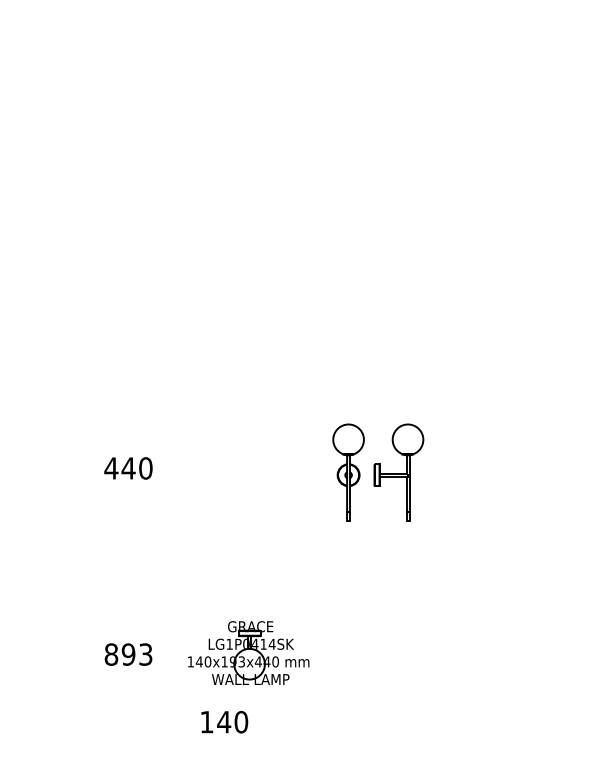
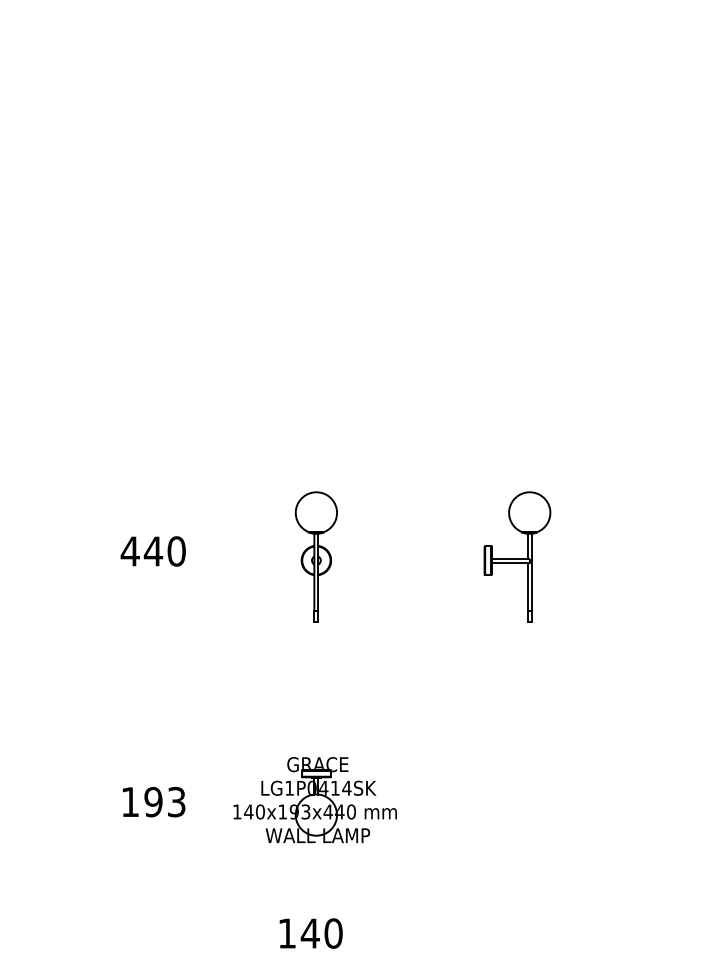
part: (348, 472) -> (316, 556), moved
text: (111, 654) -> (130, 802), 893 -> 193
text: (224, 722) -> (310, 933), moved

